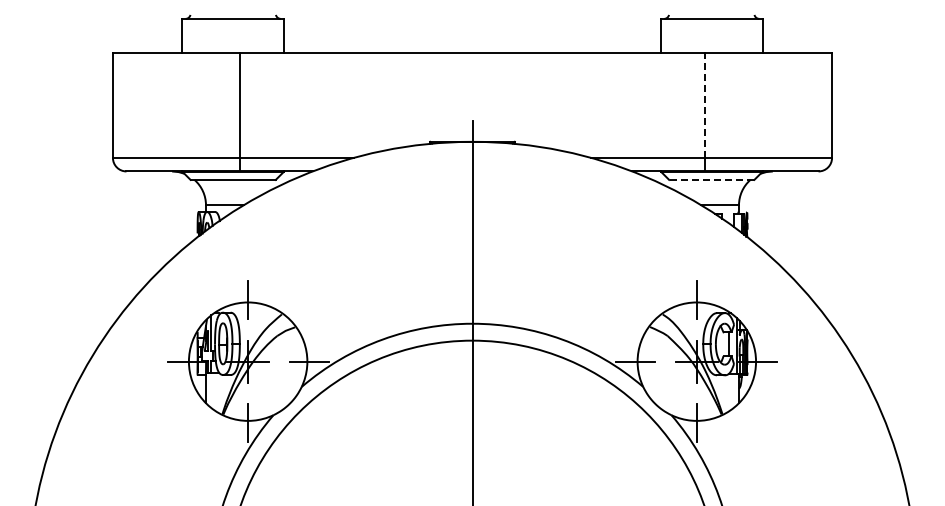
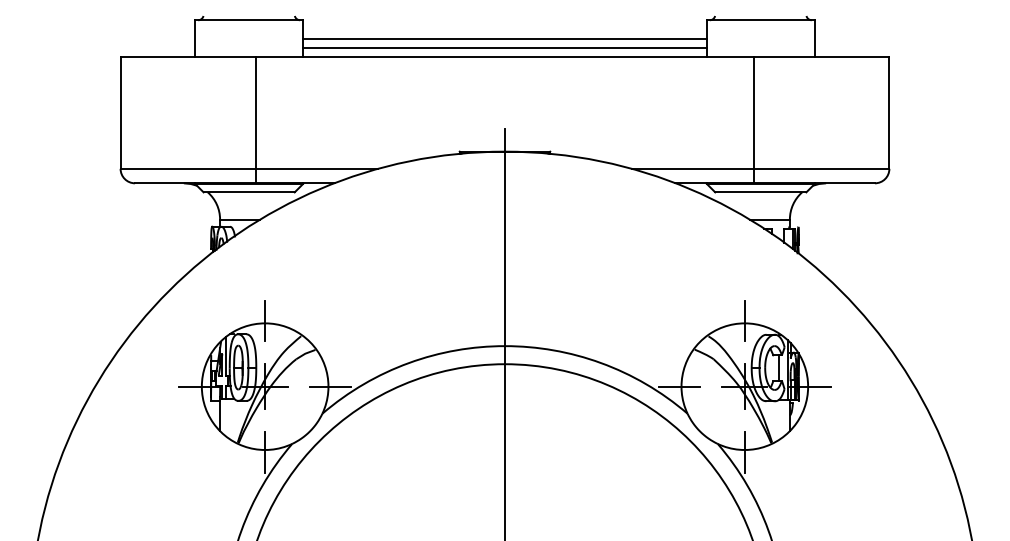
line: (472, 36) -> (505, 39), added
line: (472, 44) -> (505, 47), added
line: (705, 104) -> (754, 111), dashed -> solid
line: (711, 179) -> (760, 191), dashed -> solid

